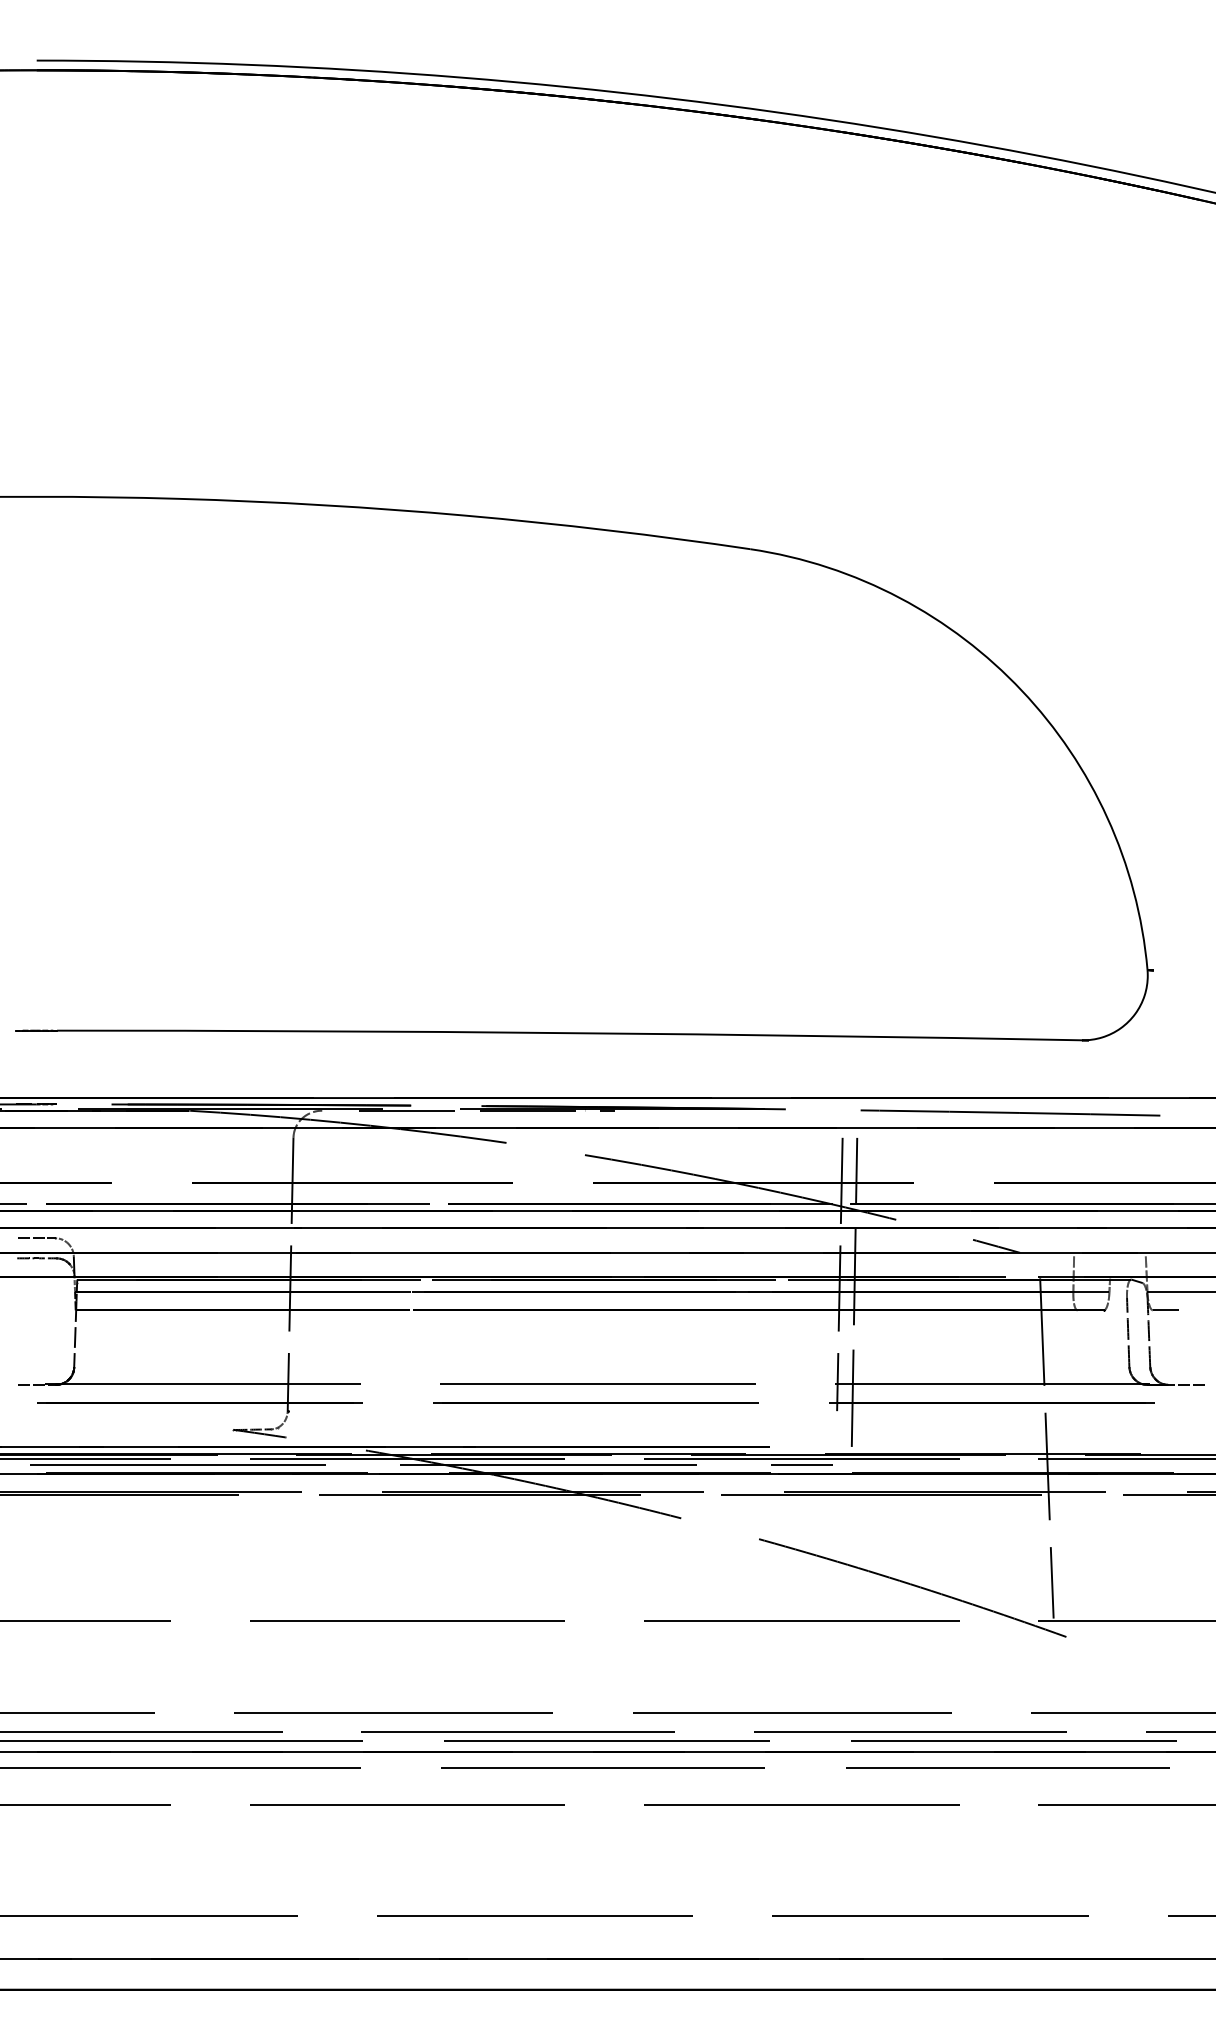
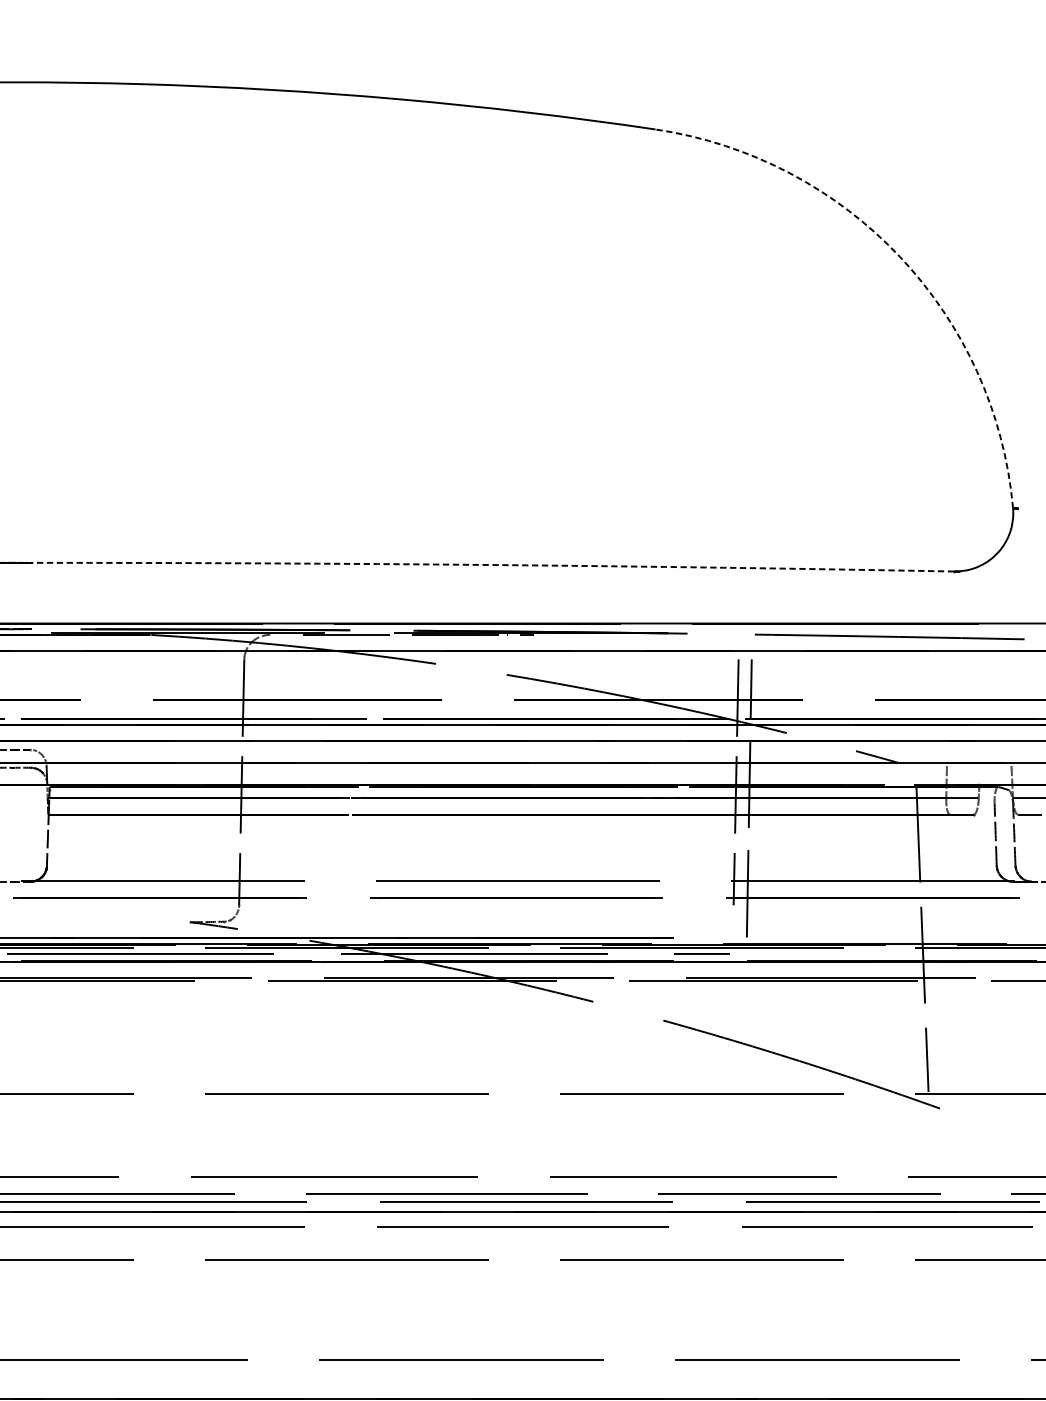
arc: (1021, 690) -> (899, 256), solid -> dashed
arc: (569, 1033) -> (492, 565), solid -> dashed

